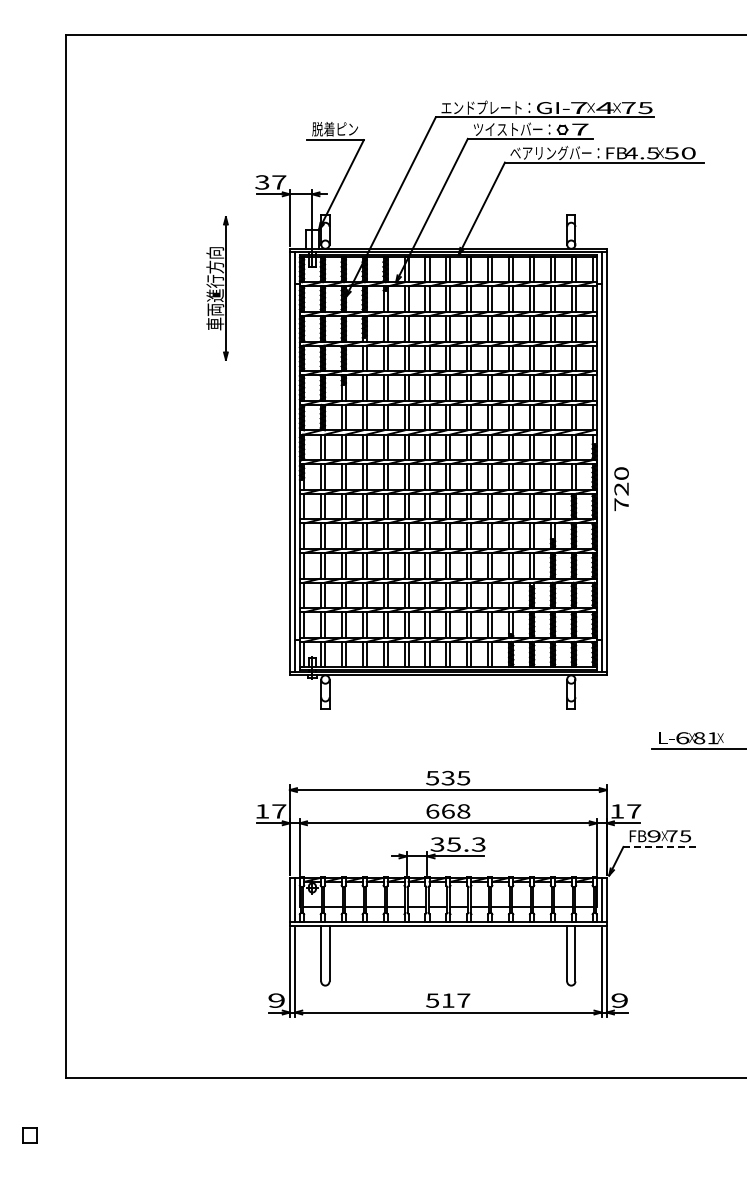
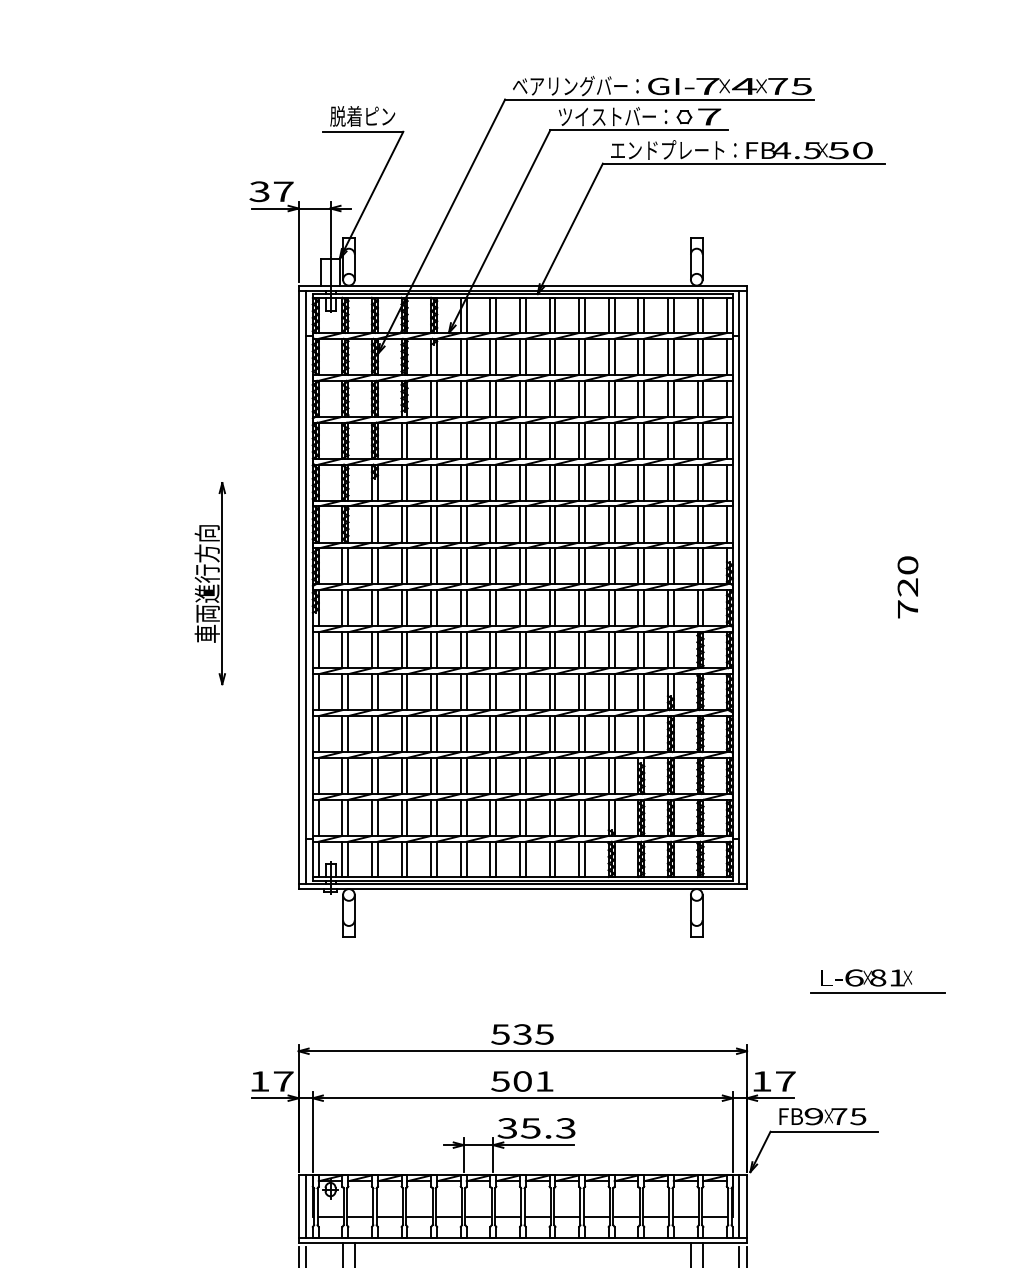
text: (481, 107) -> (569, 85), エンドプレート： -> ベアリングバー：
text: (550, 153) -> (667, 150), ベアリングバー： -> エンドプレート：
part: (217, 288) -> (210, 583), moved
text: (621, 488) -> (907, 586), moved
text: (448, 811) -> (523, 1081), 668 -> 501
line: (661, 846) -> (824, 1131), dashed -> solid

